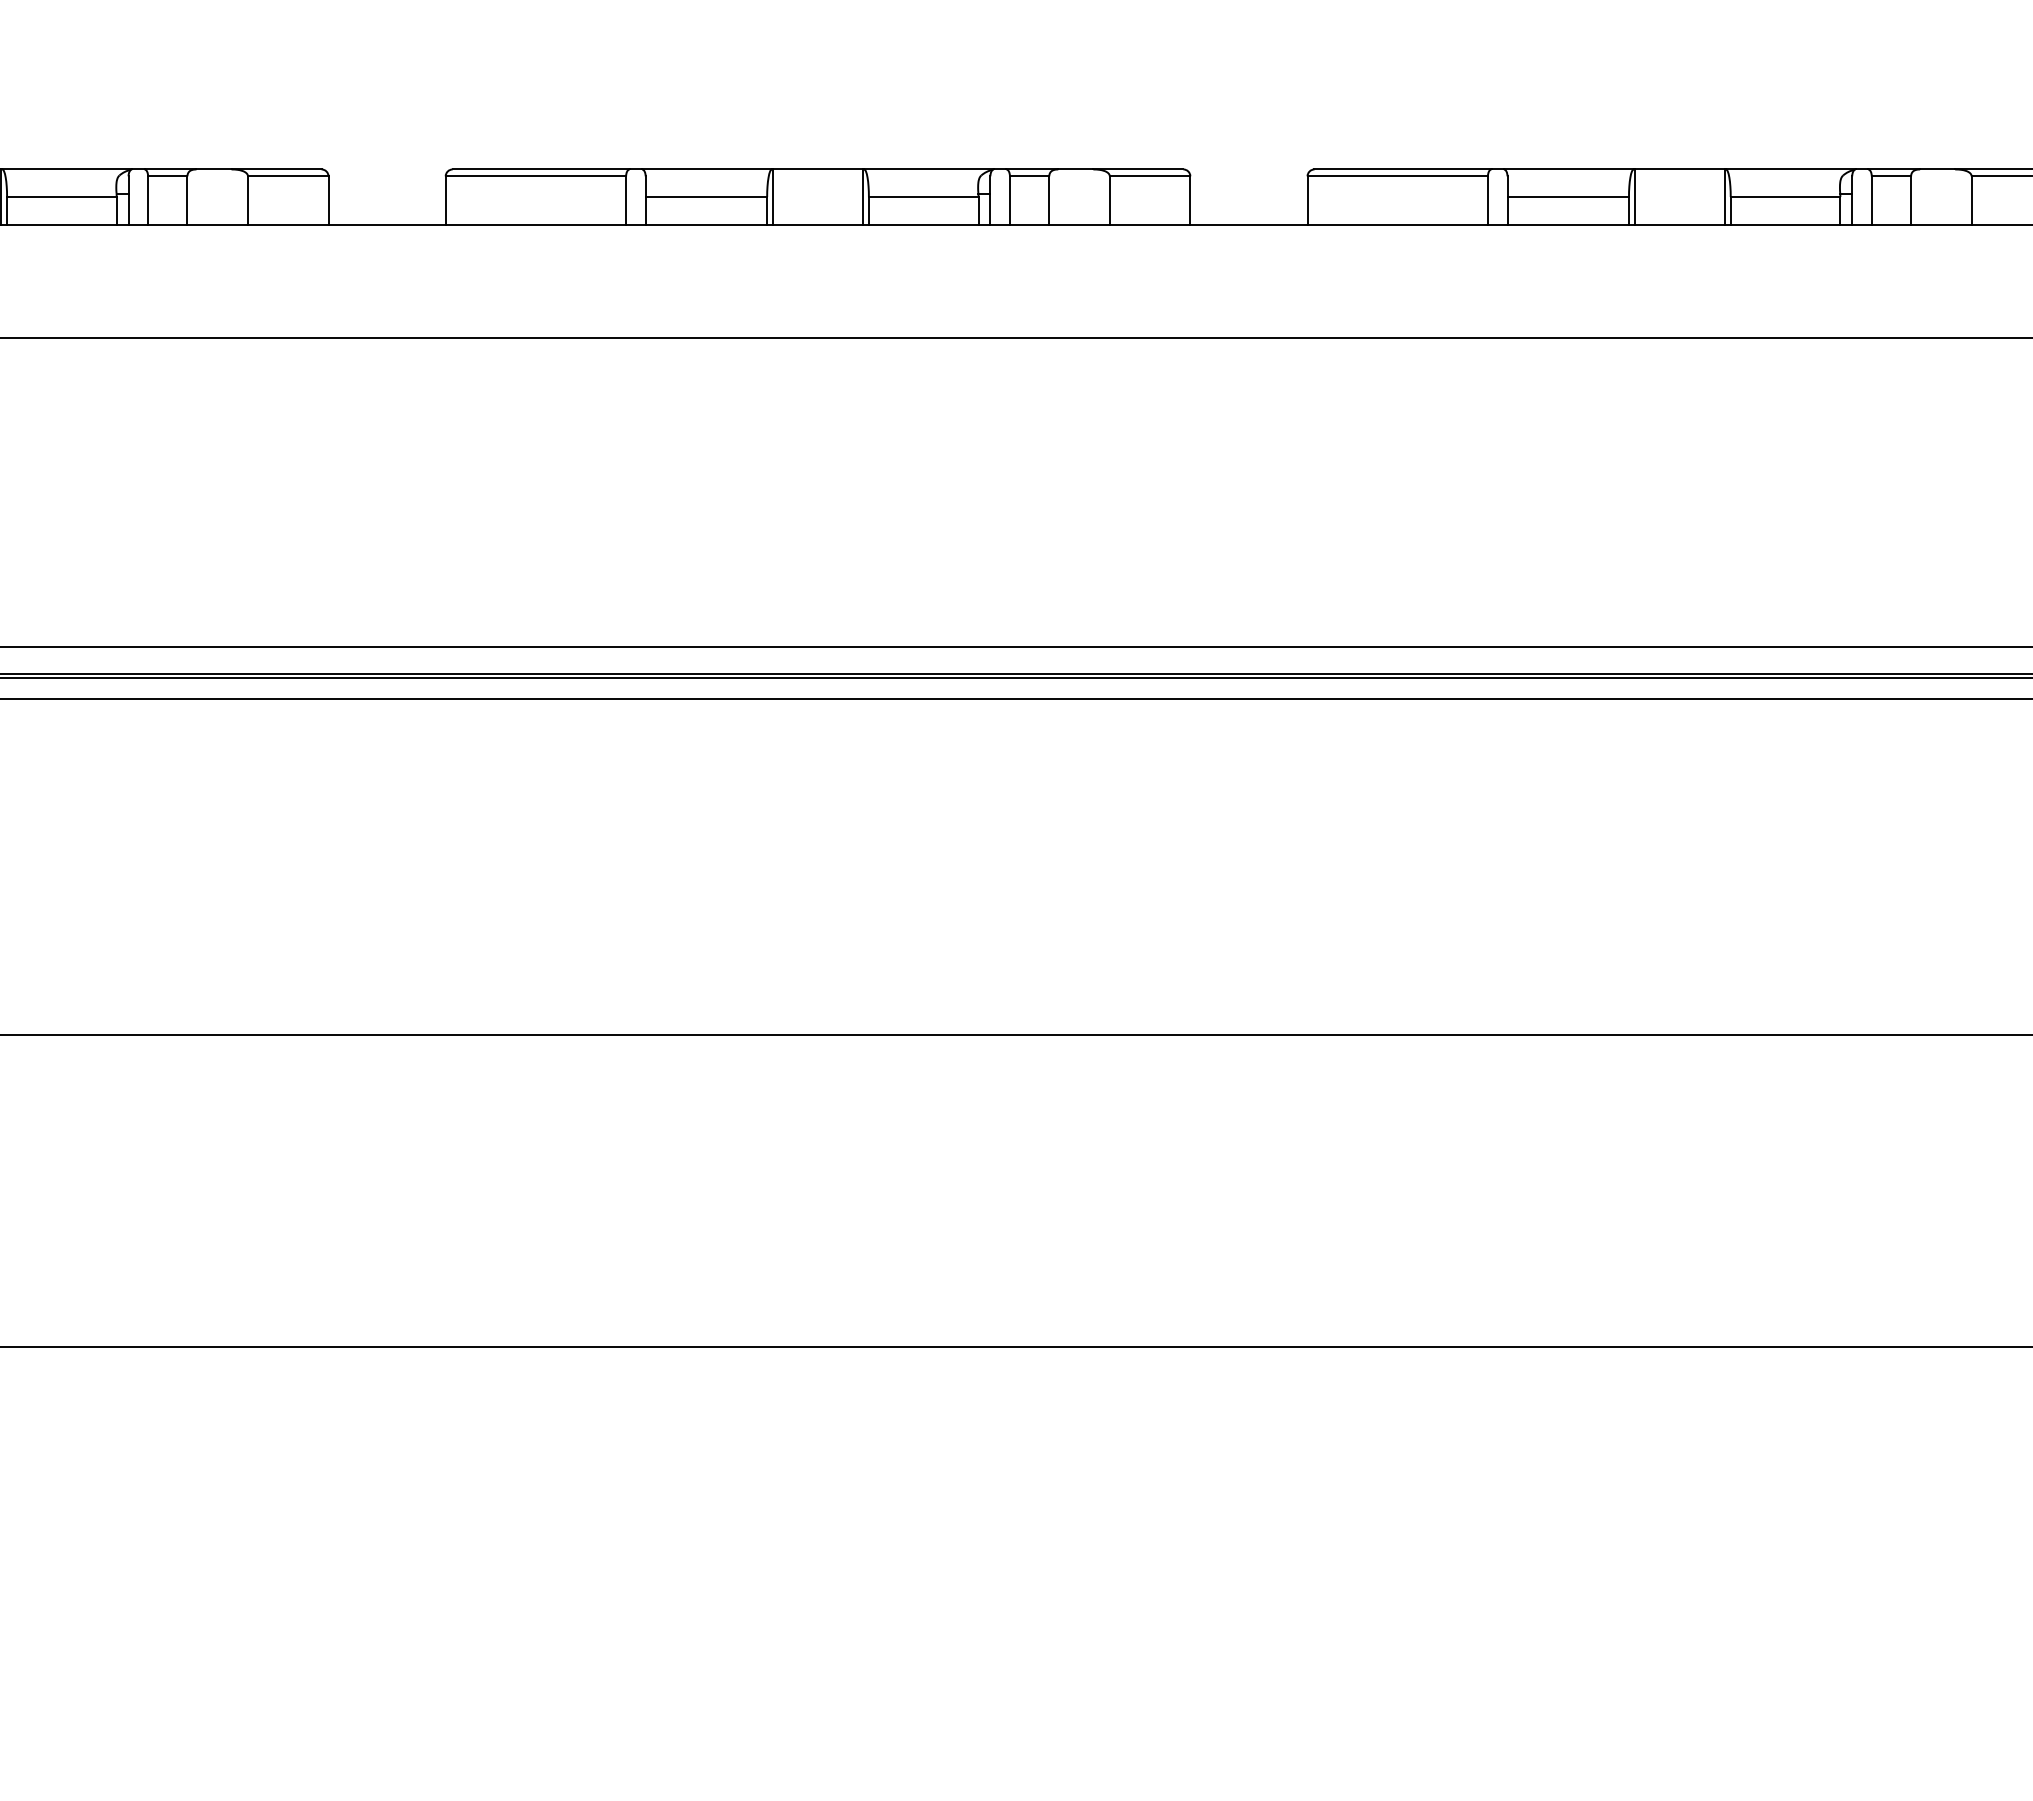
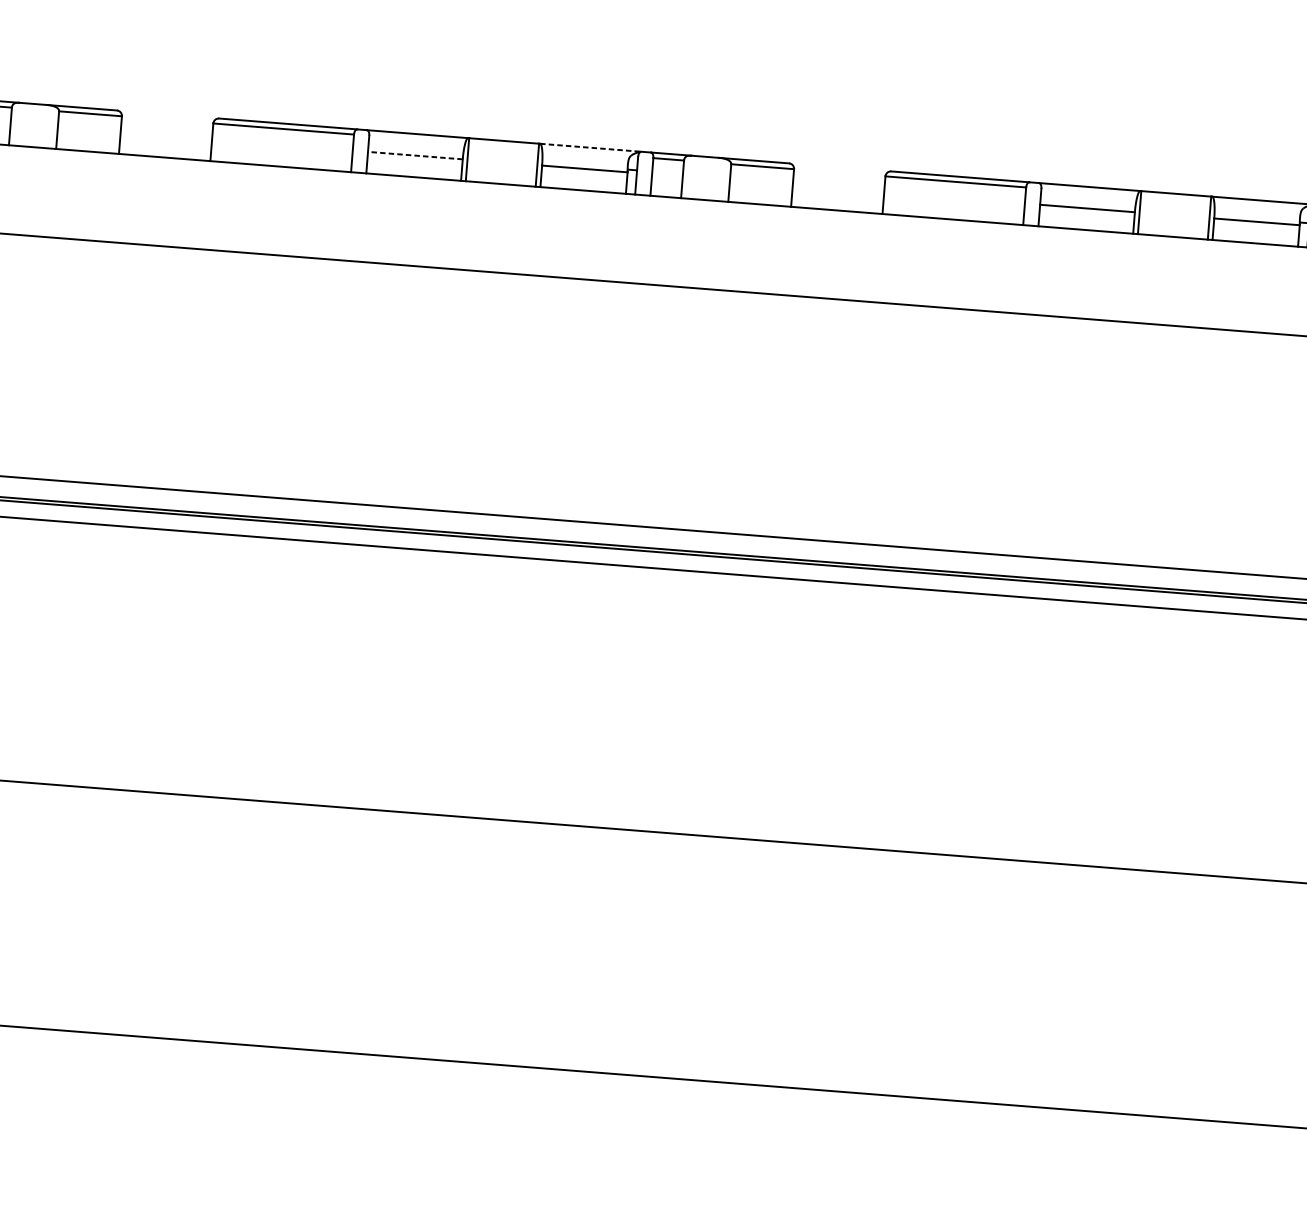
line: (929, 169) -> (591, 147), solid -> dashed
line: (706, 197) -> (415, 155), solid -> dashed

